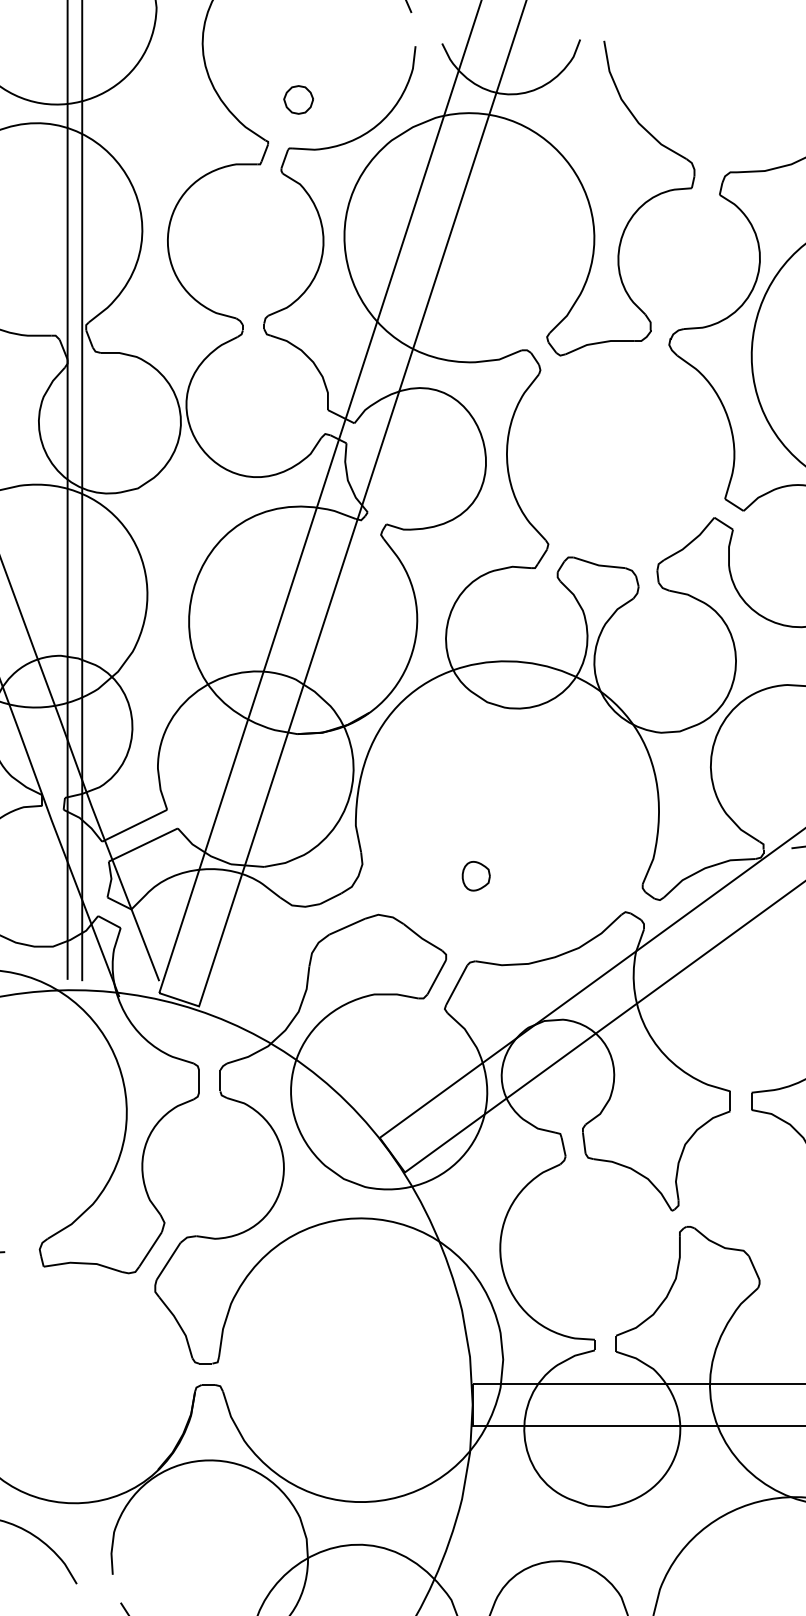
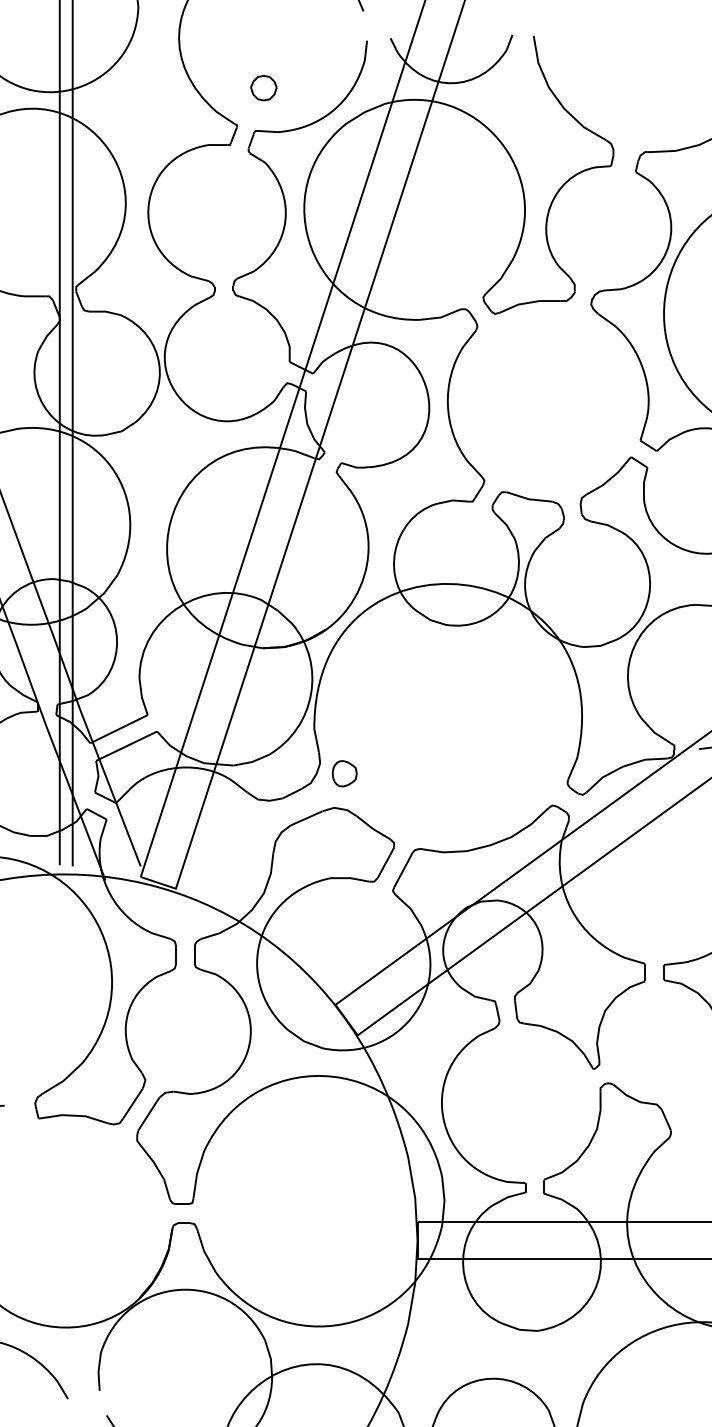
part: (475, 876) -> (344, 773), moved

